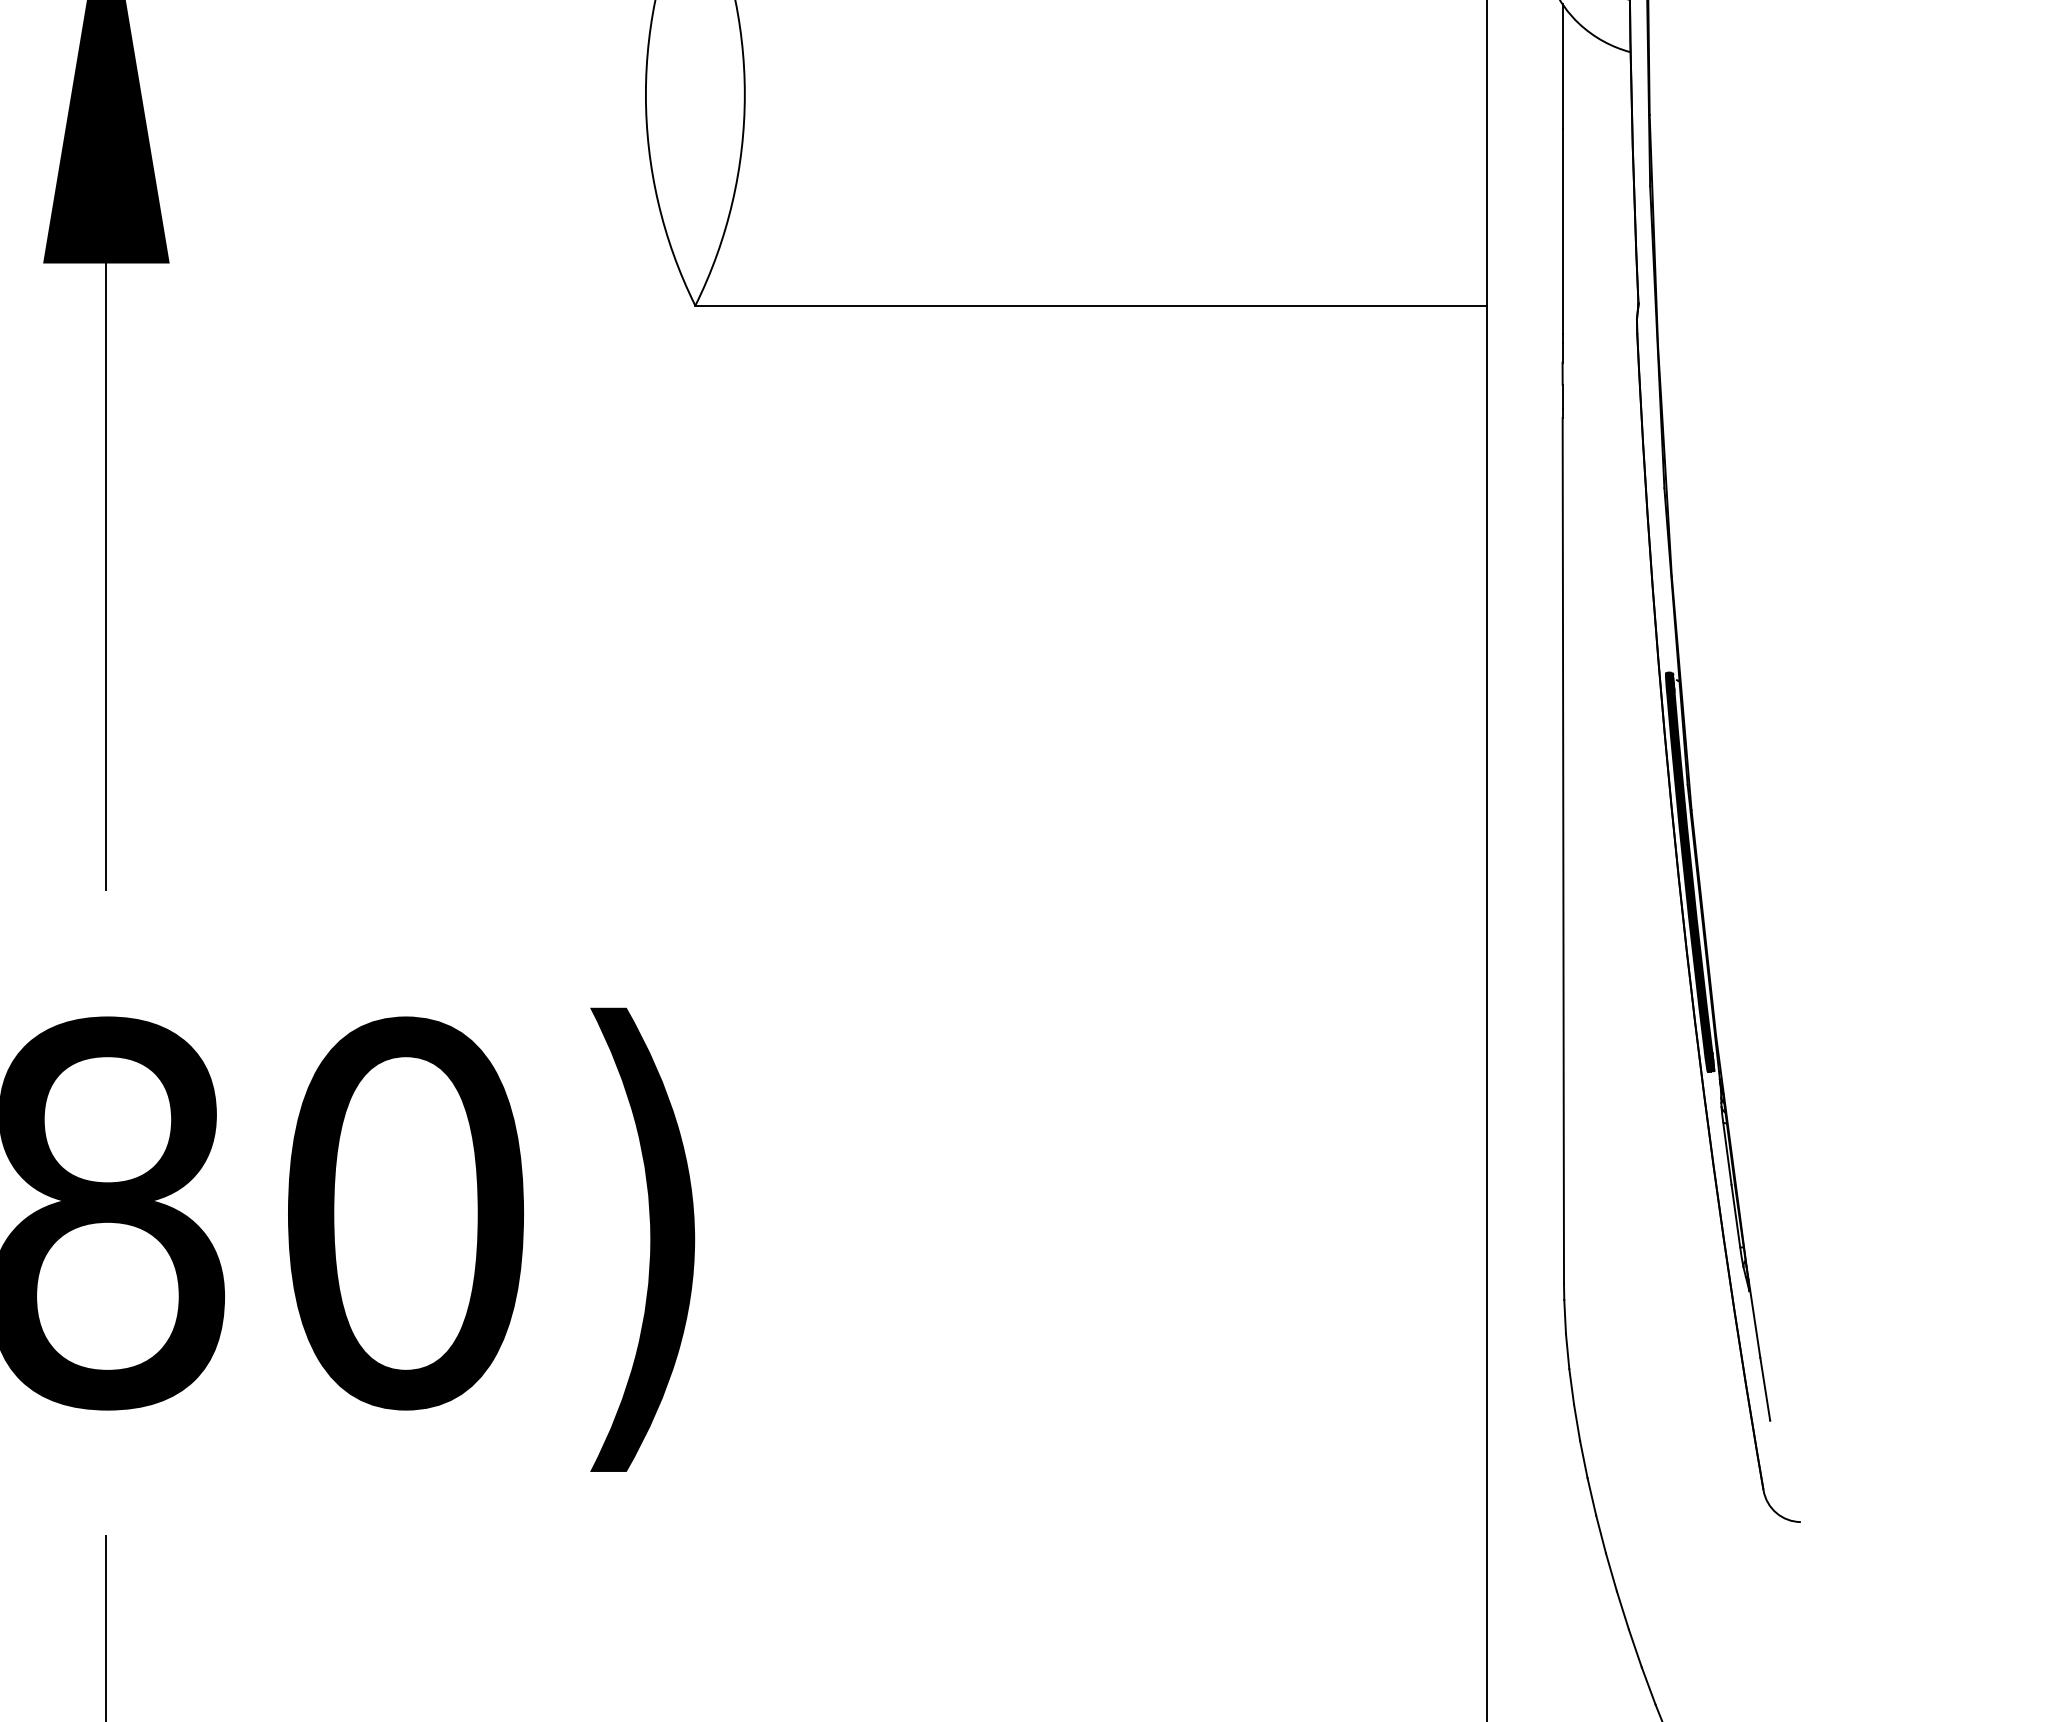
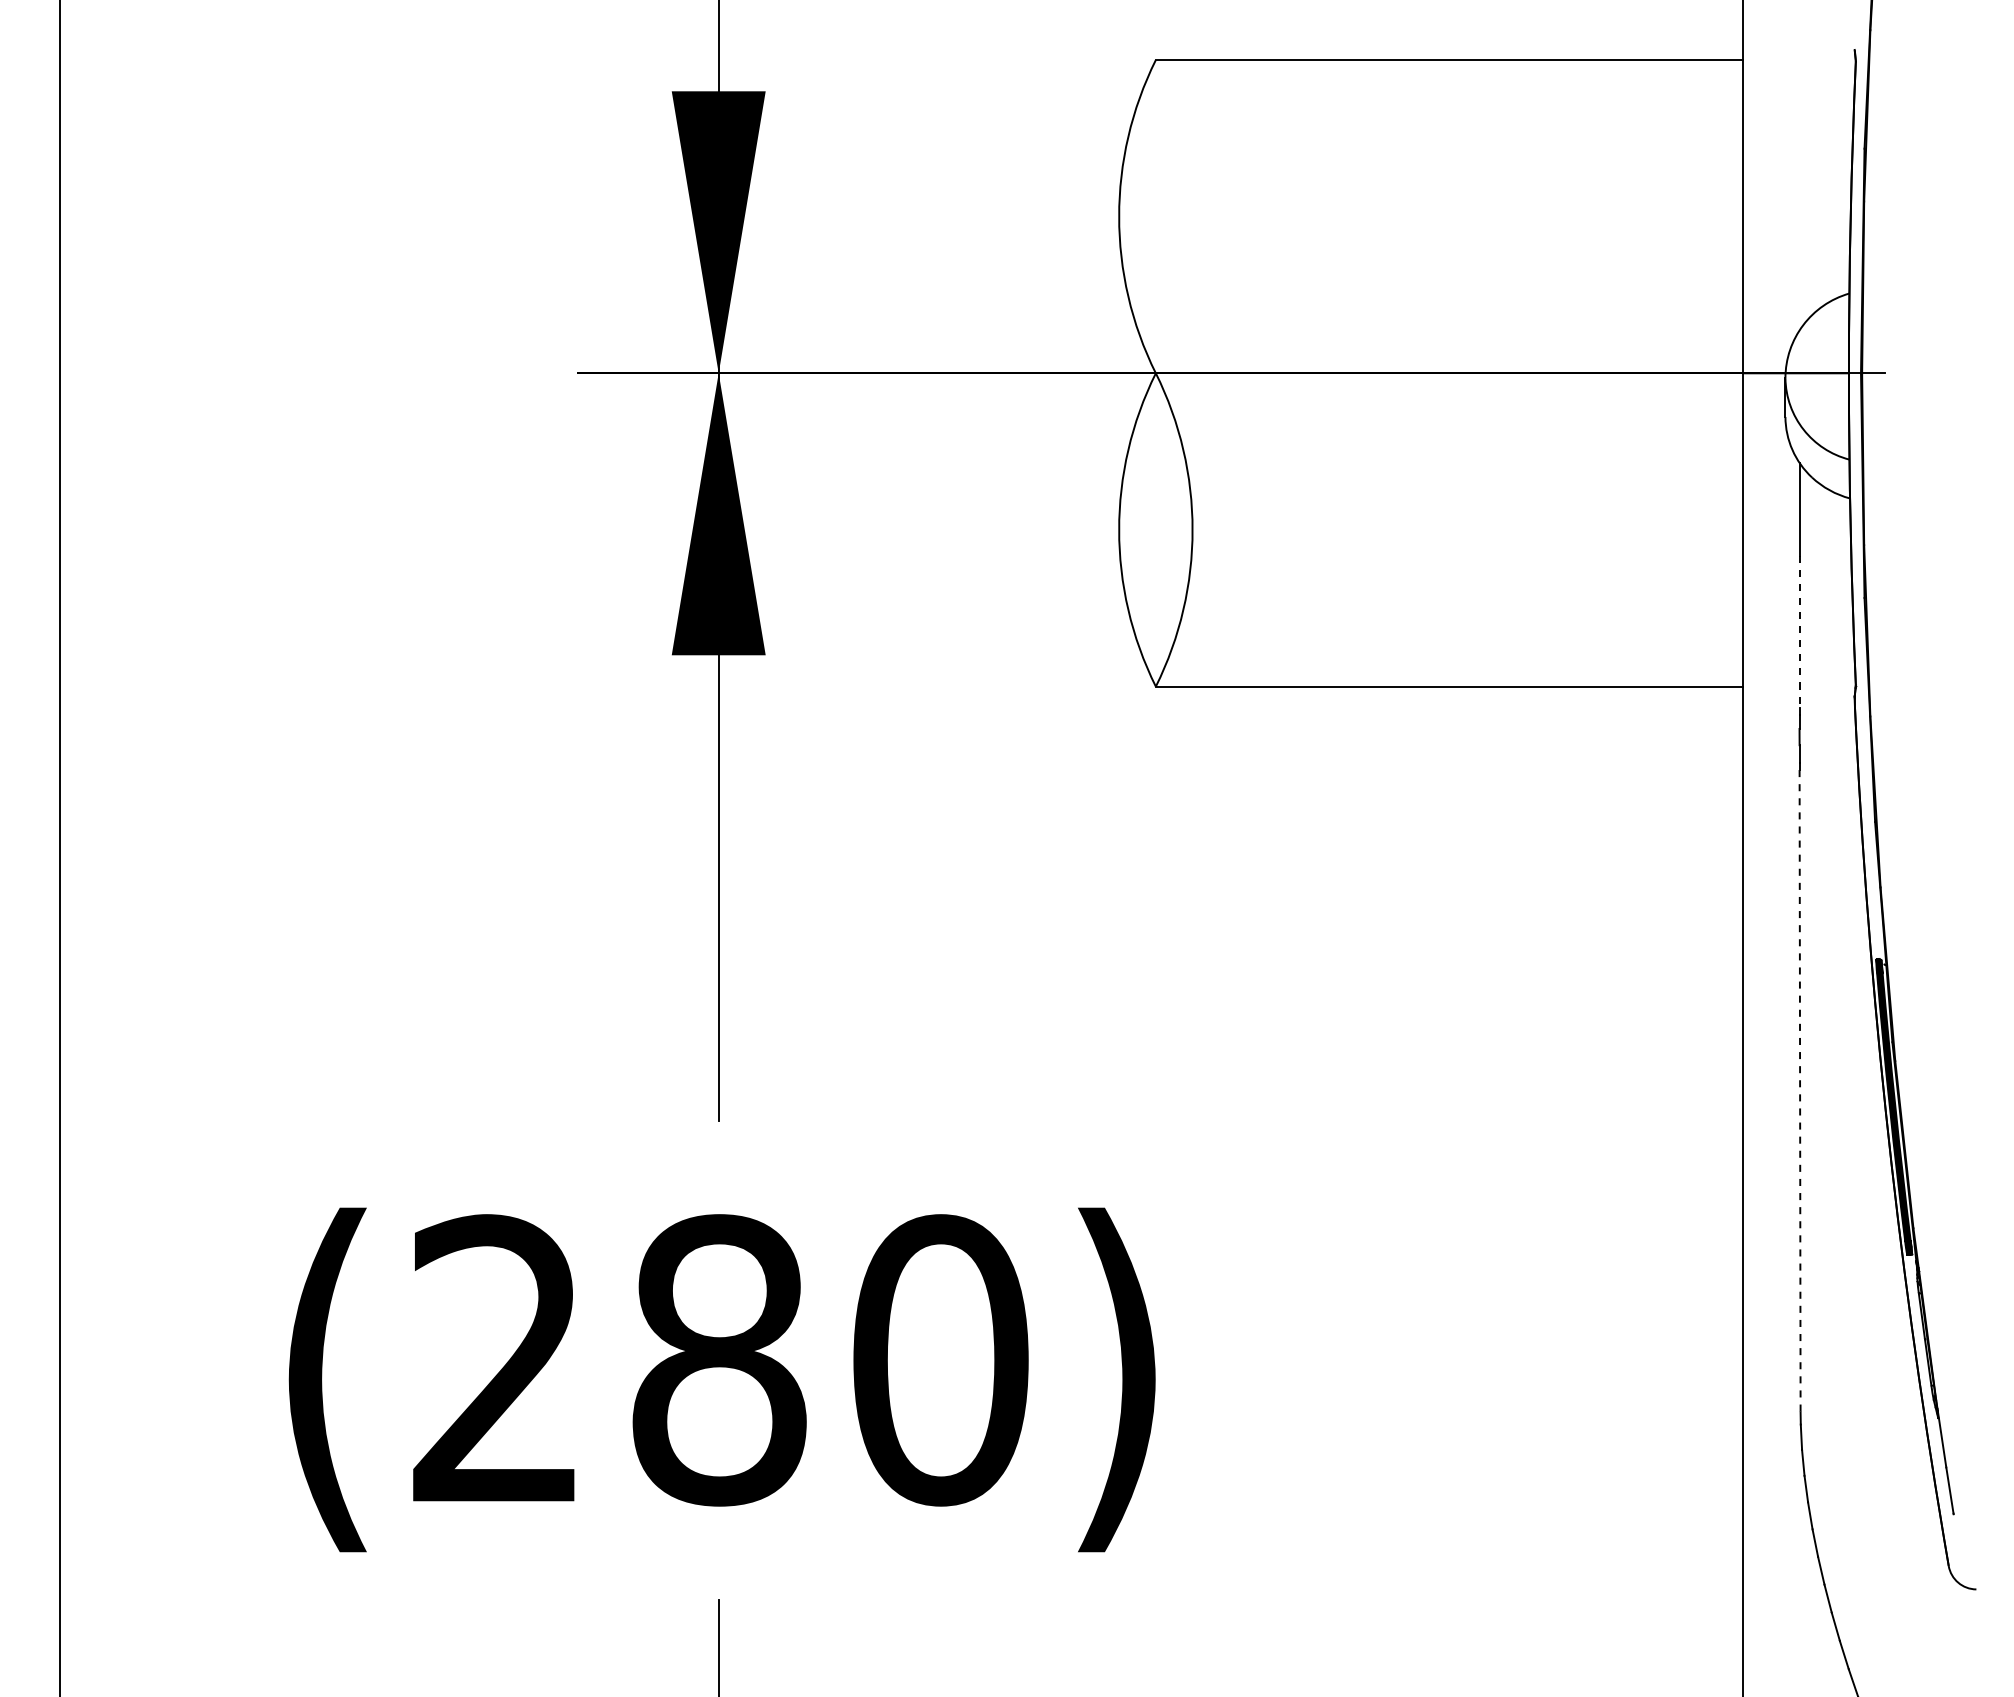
line: (1562, 232) -> (1799, 632), solid -> dashed
line: (1563, 851) -> (1800, 1091), solid -> dashed

